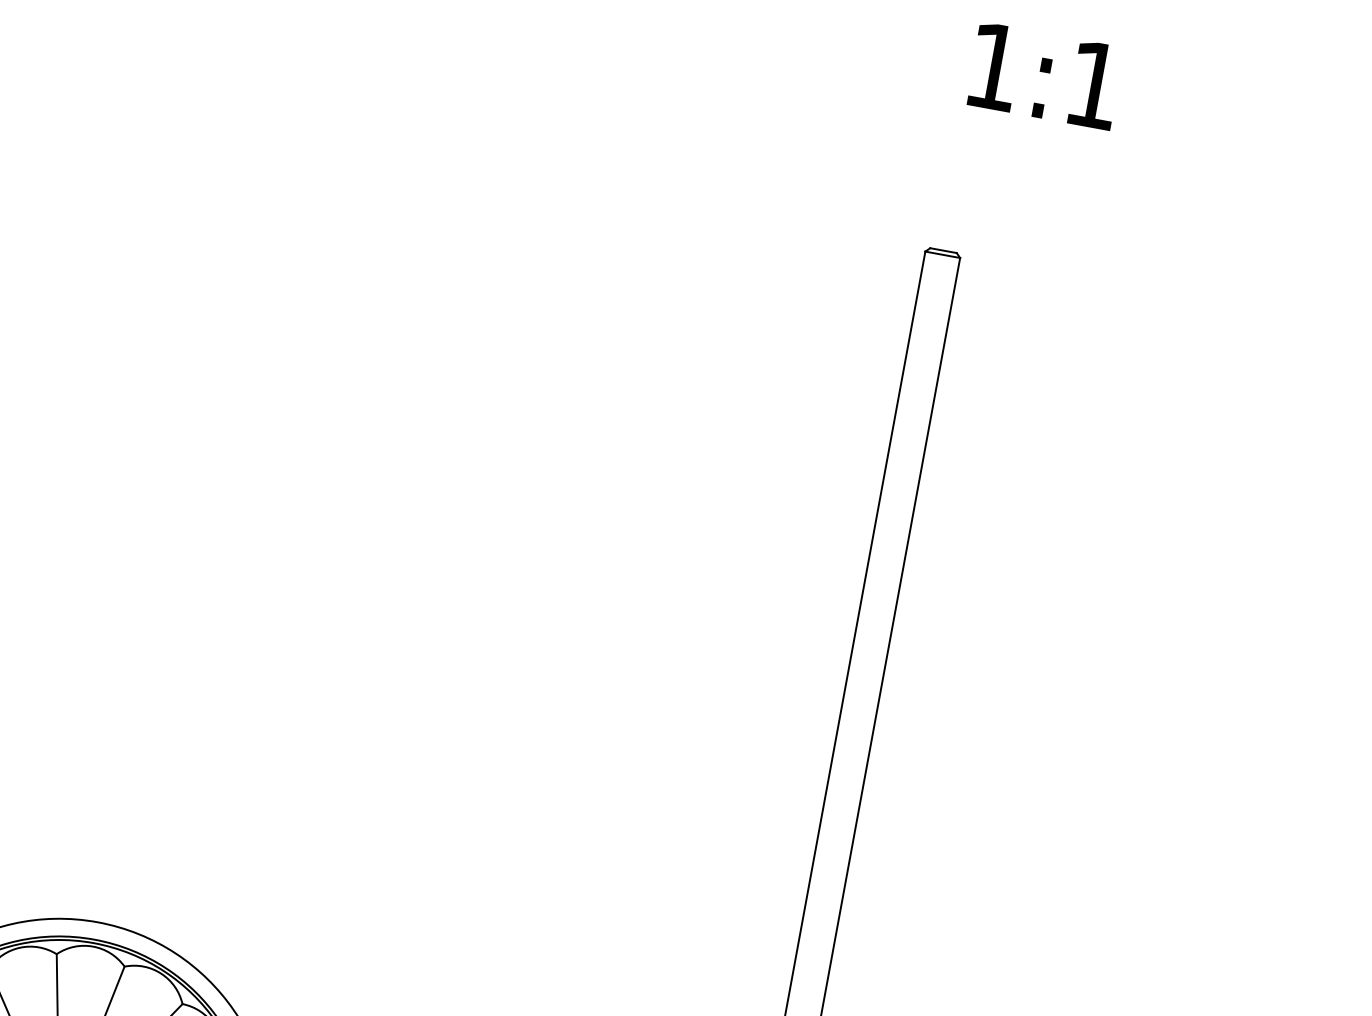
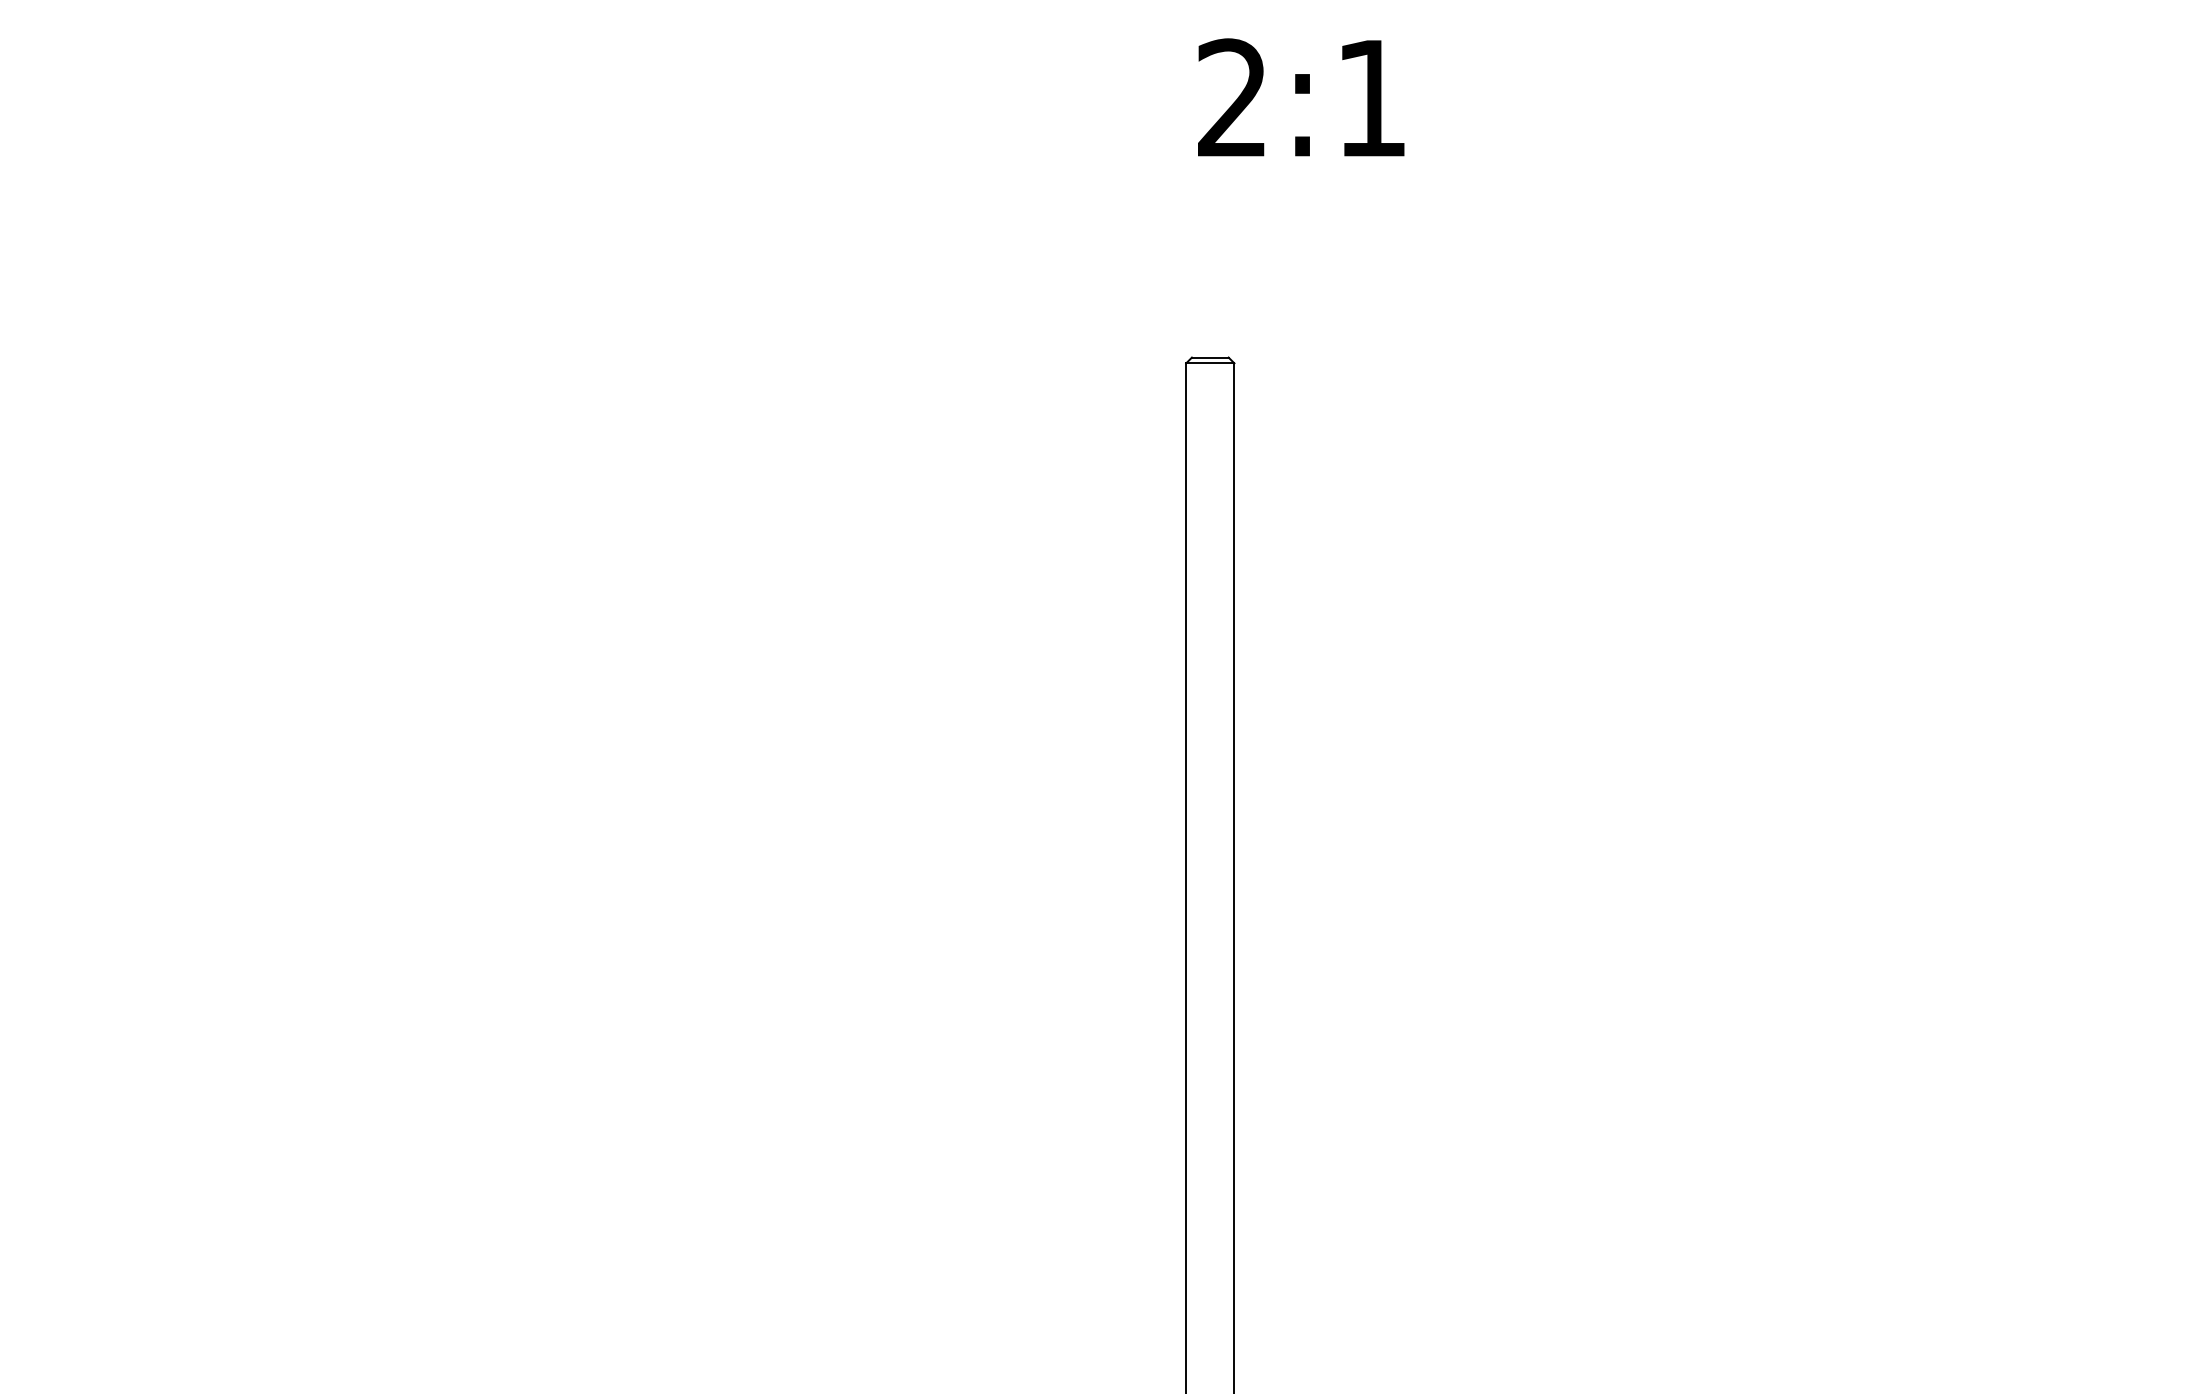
text: (993, 66) -> (1231, 97), 1:1 -> 2:1

